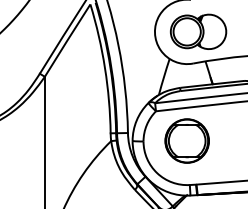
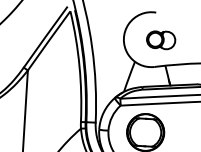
part: (198, 31) -> (160, 39), size x0.6

